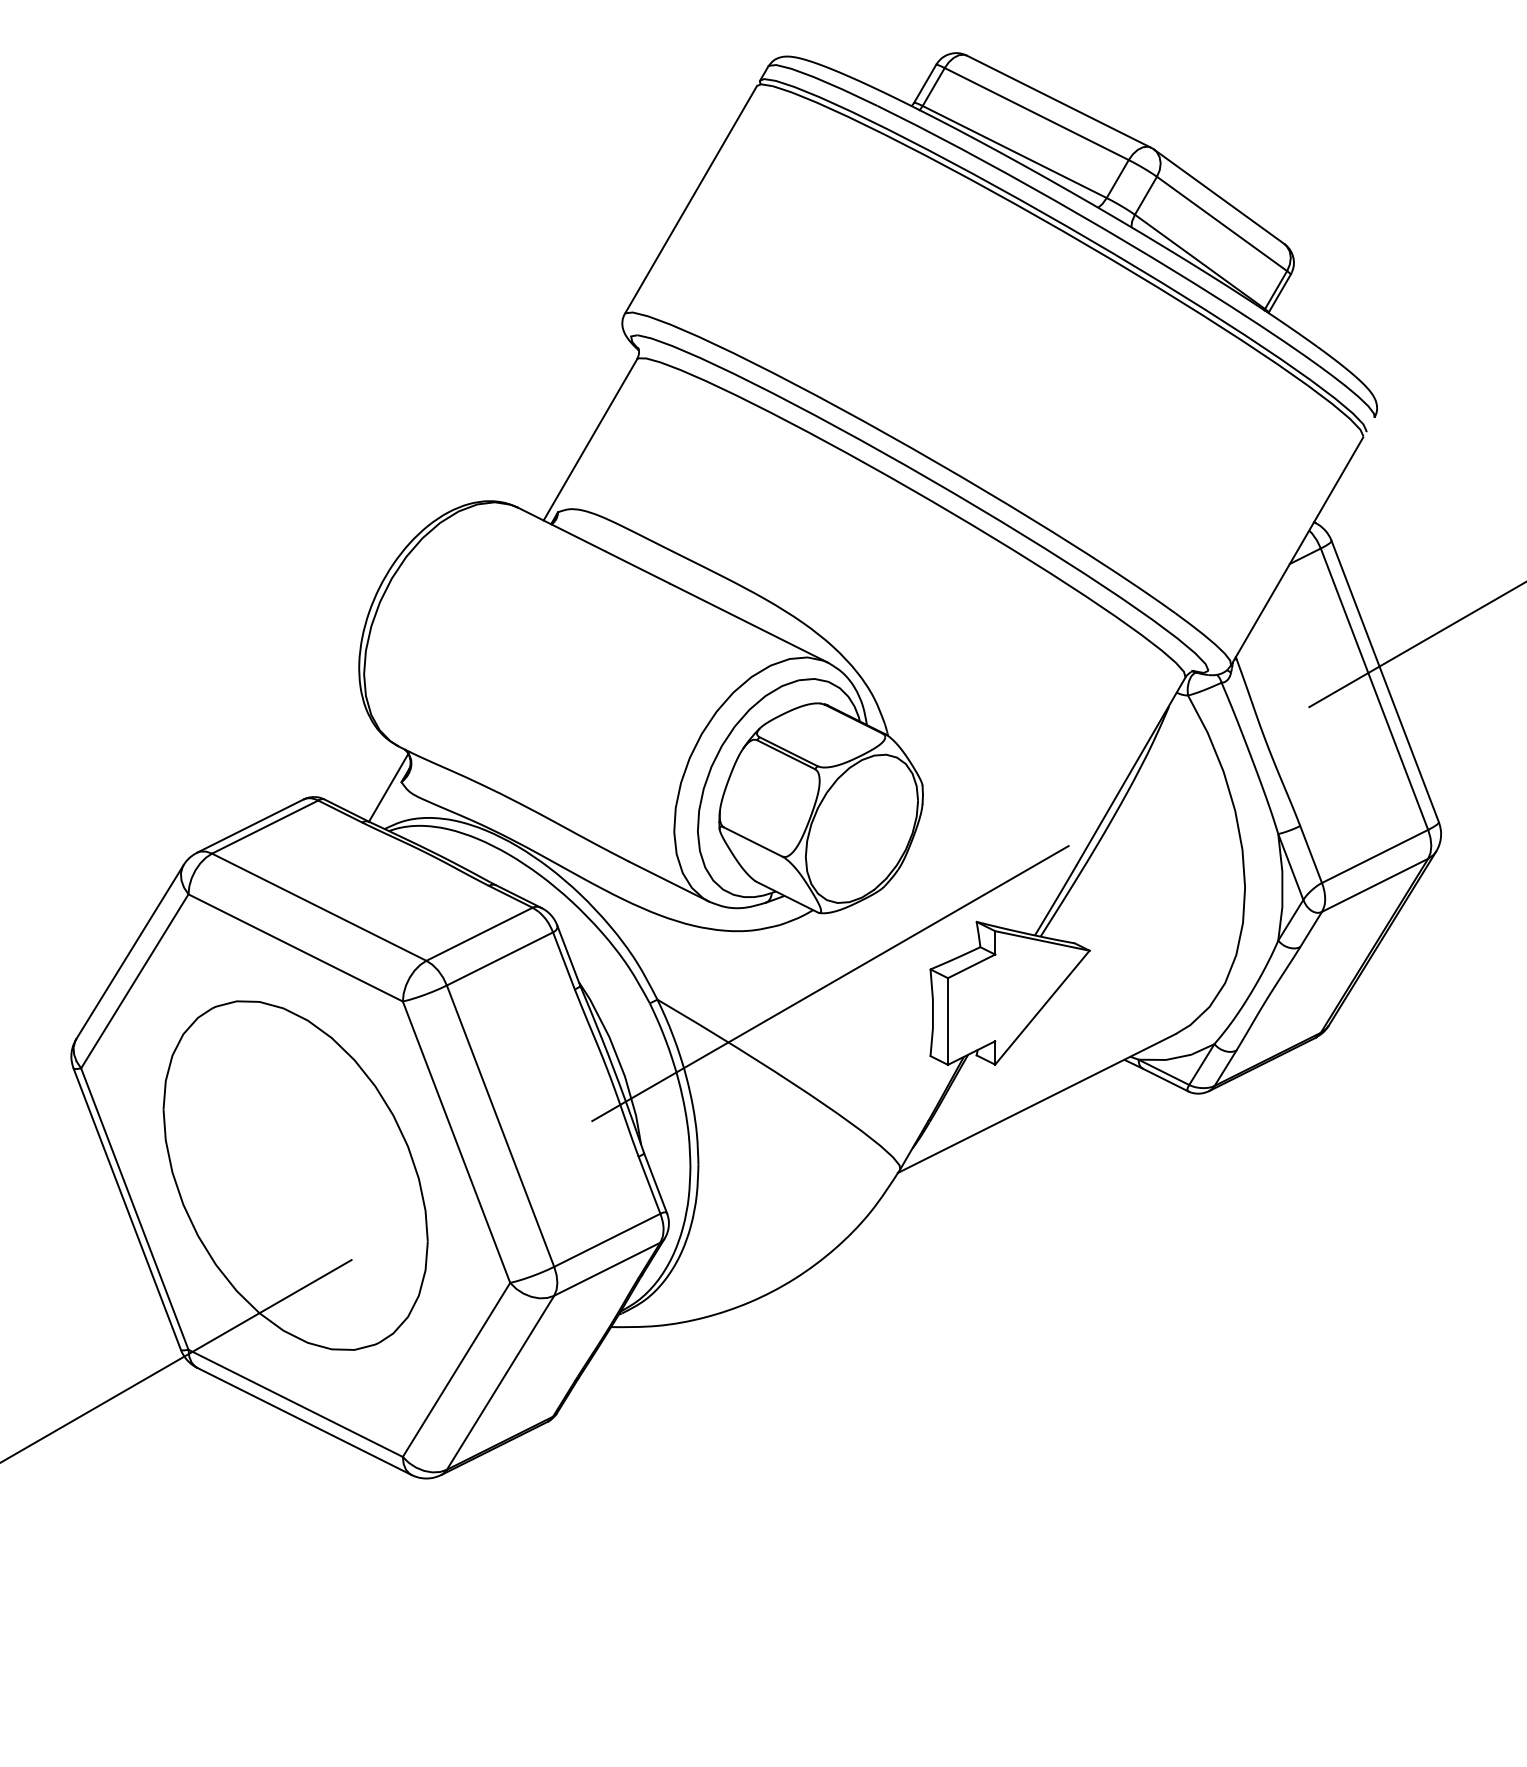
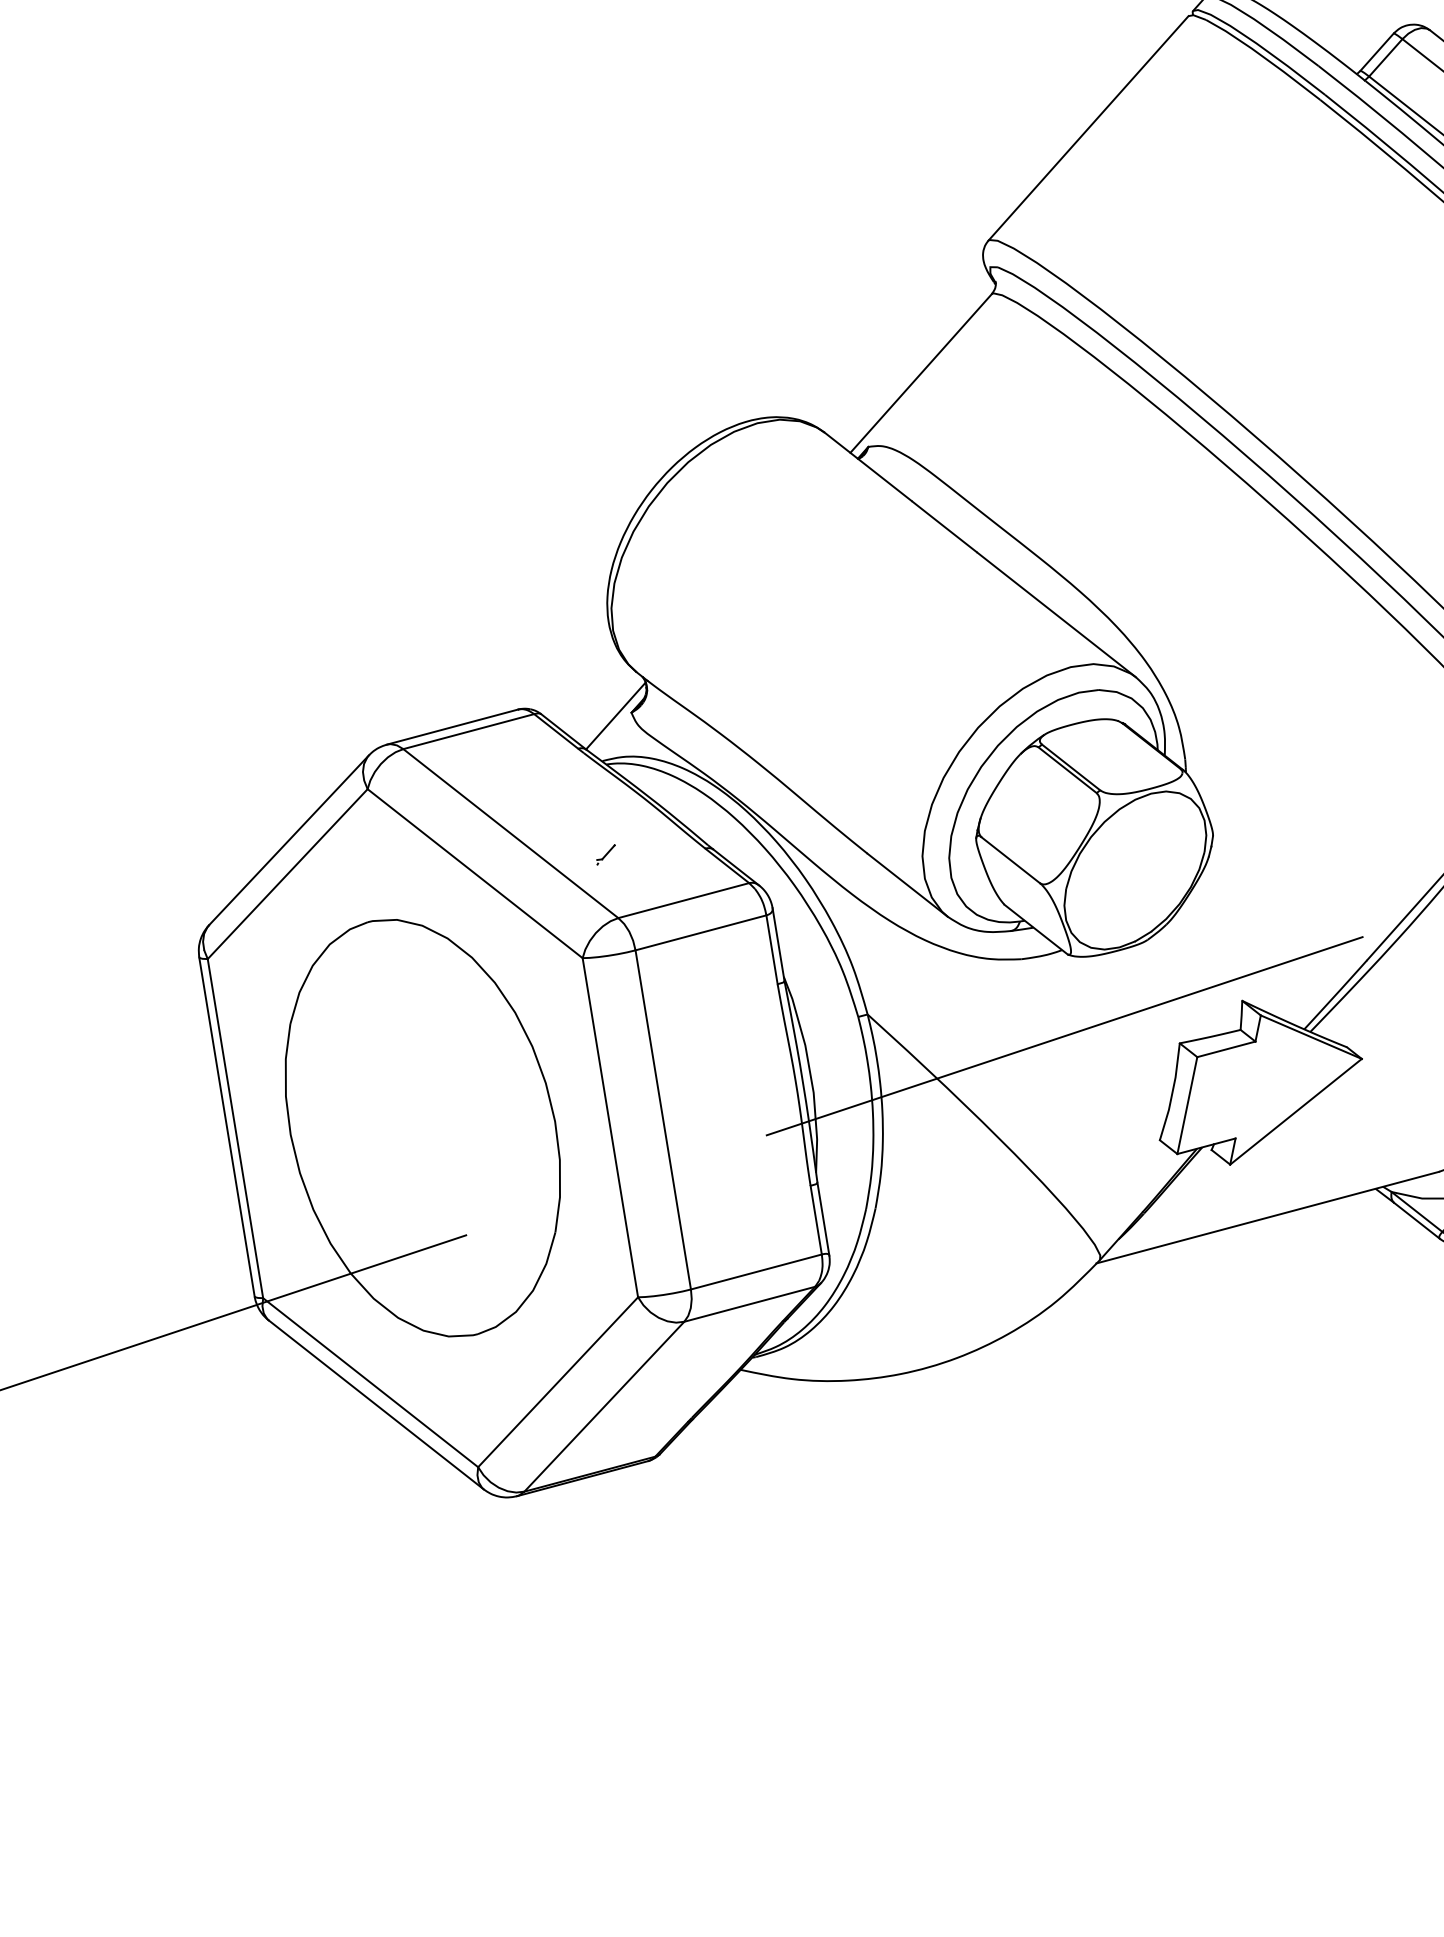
part: (404, 908) -> (605, 854), added

